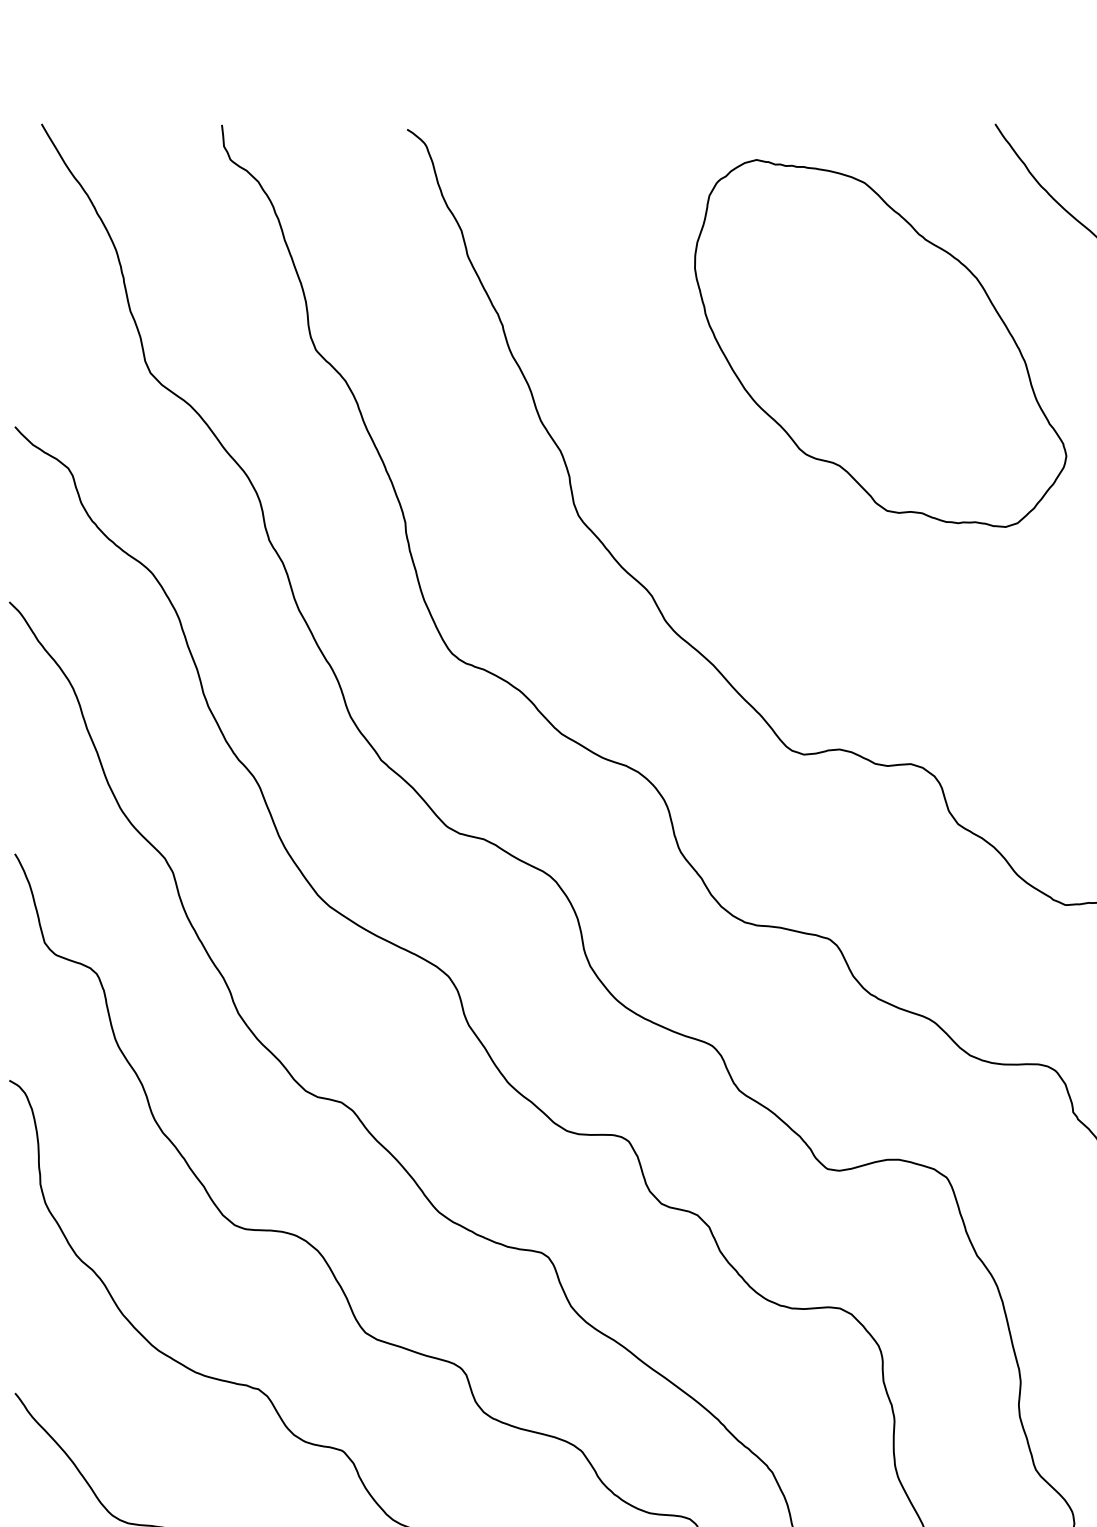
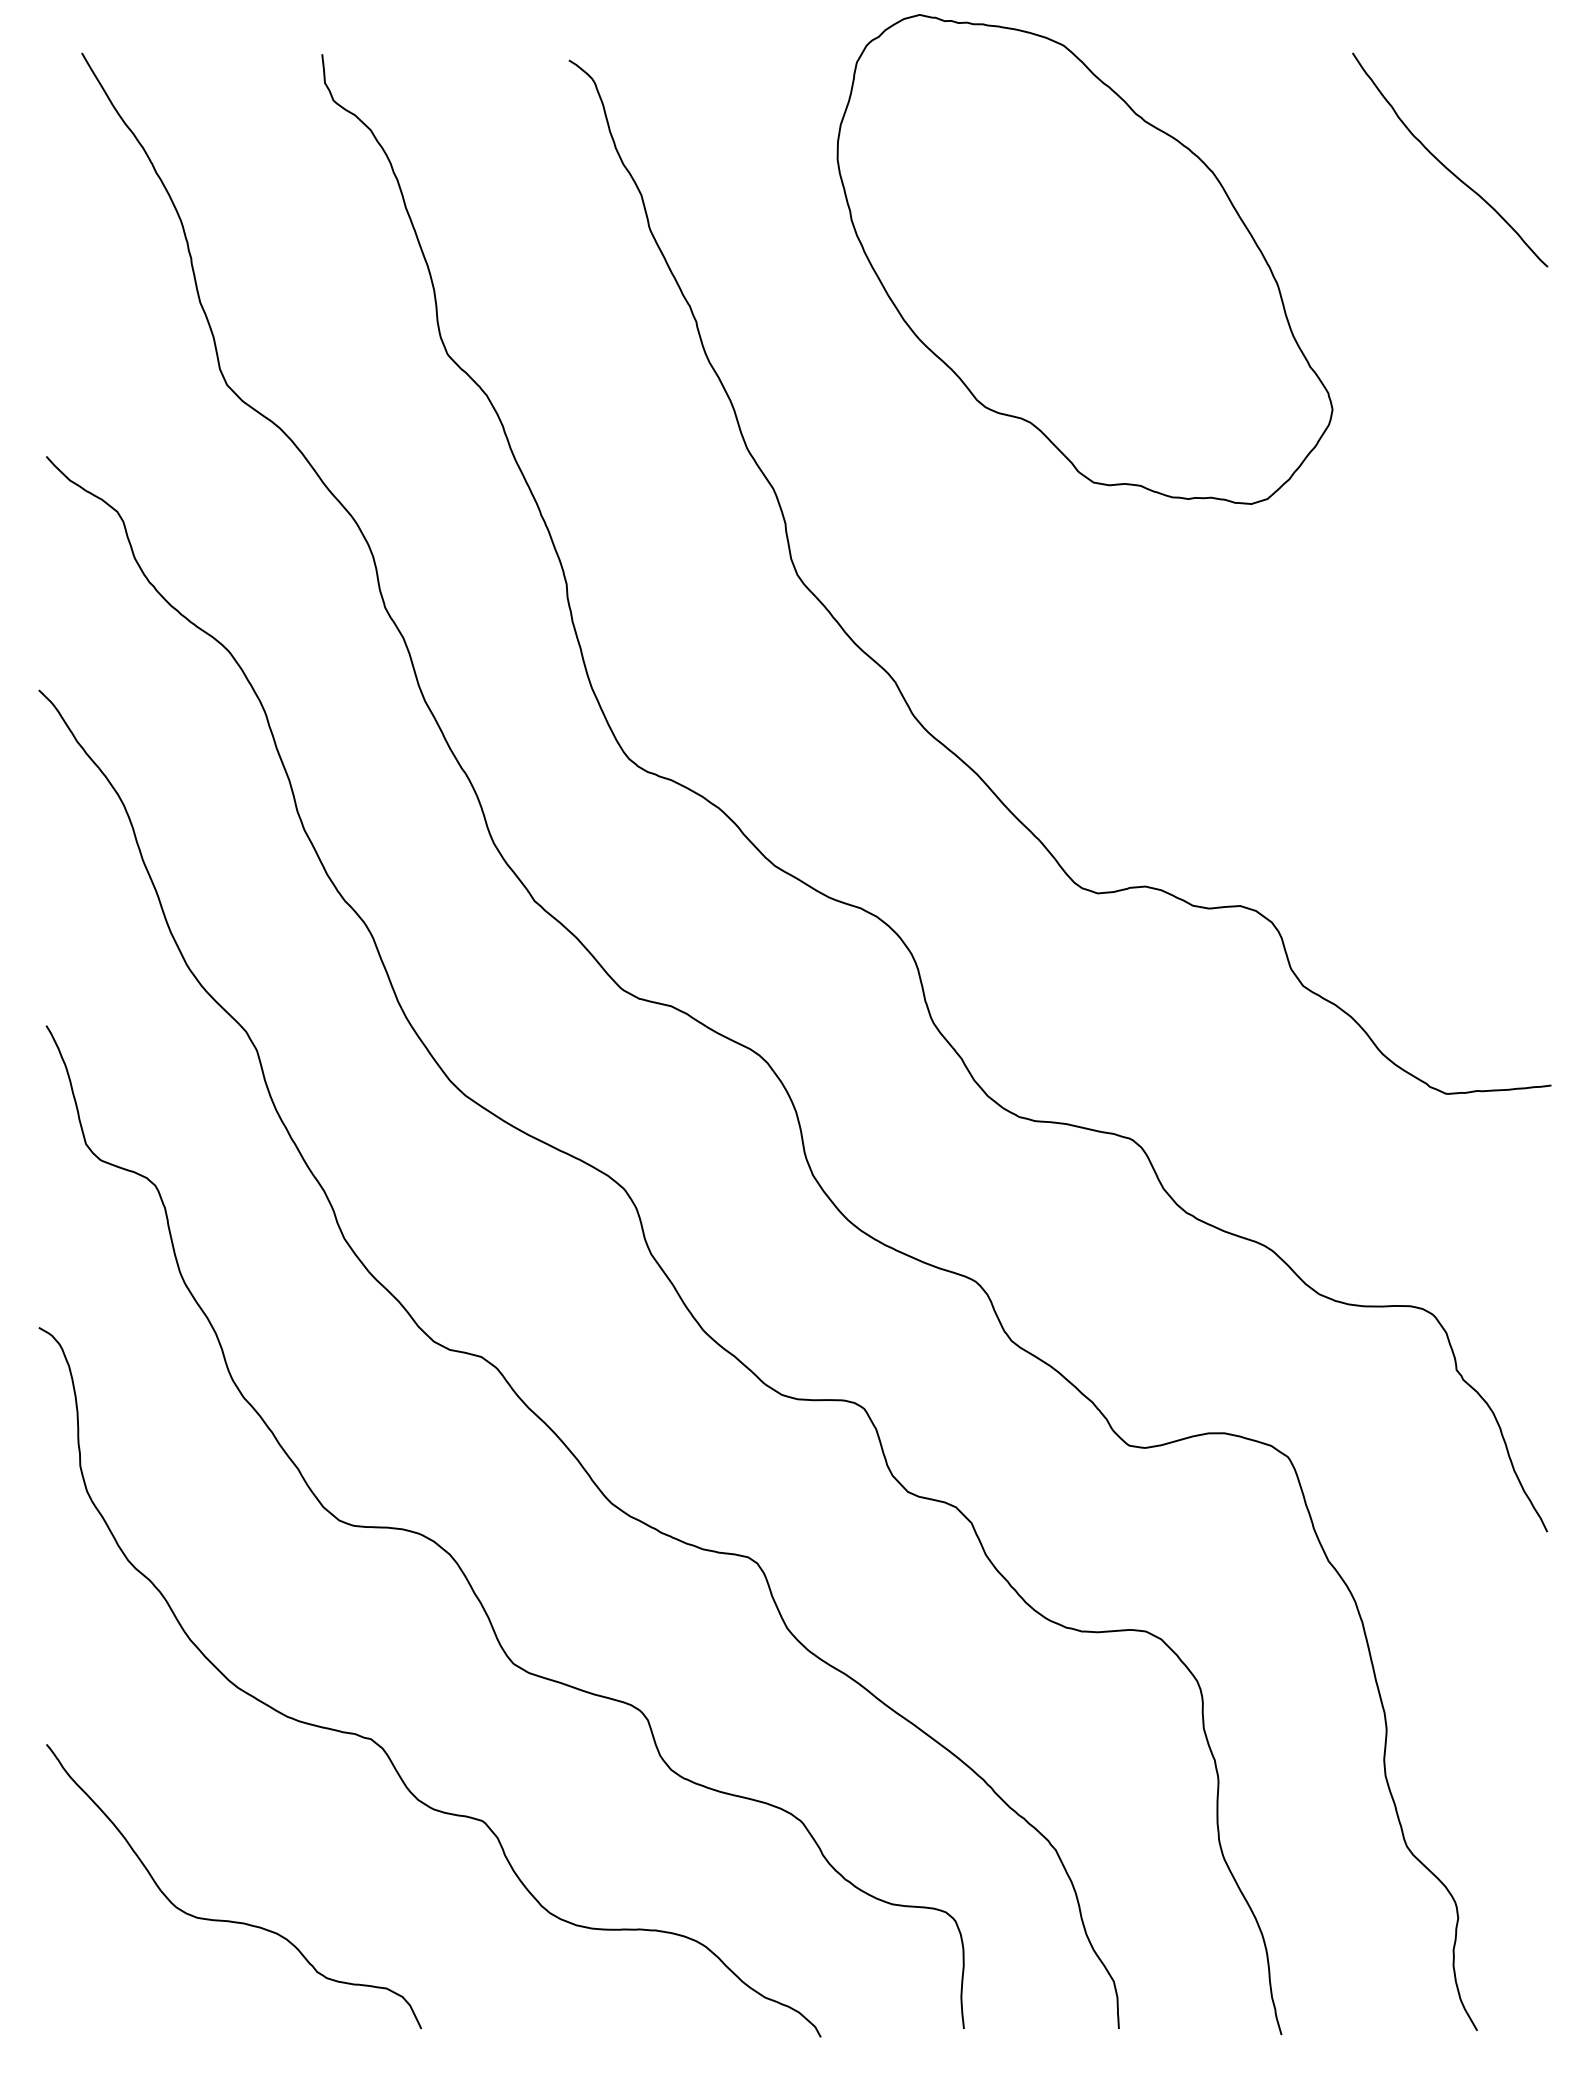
part: (880, 343) -> (1084, 259), moved

